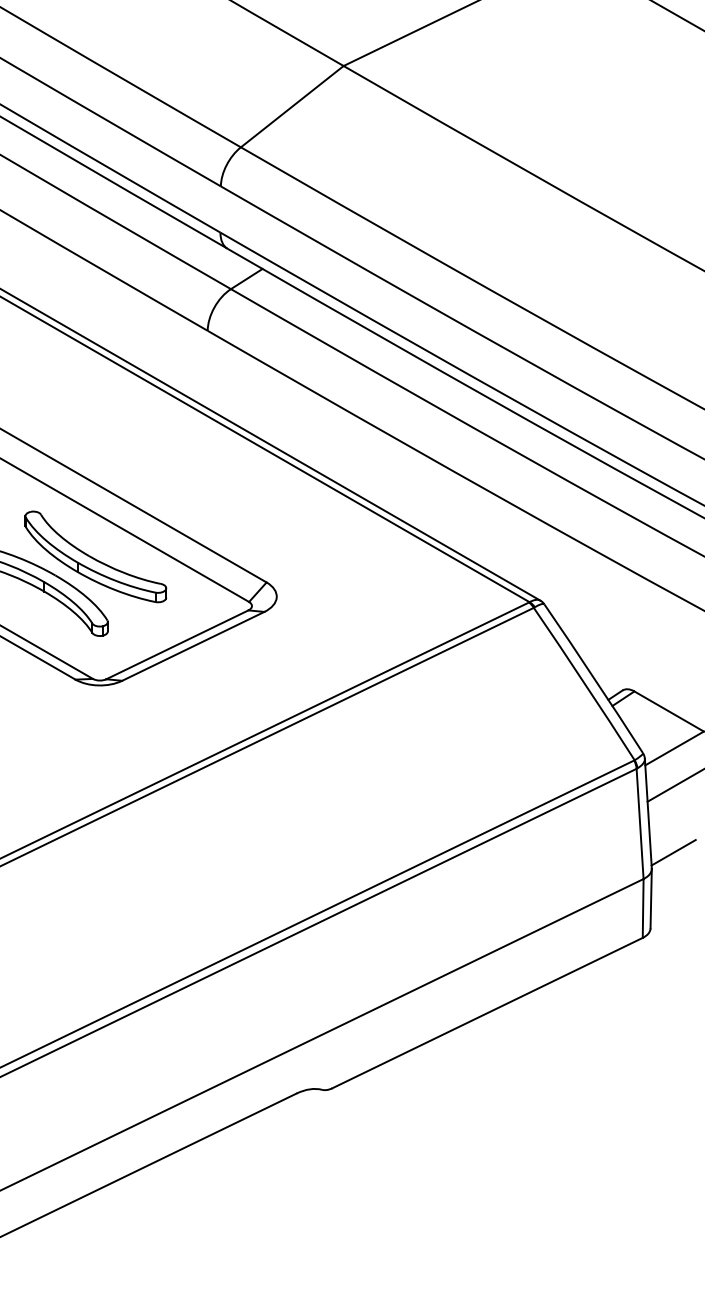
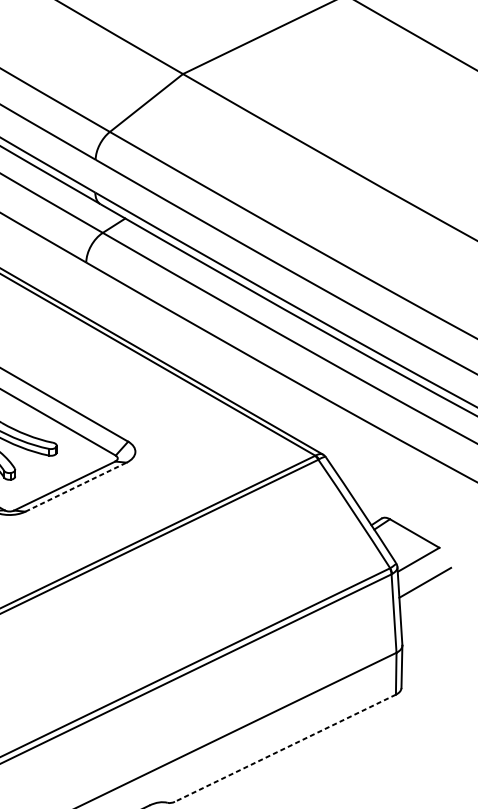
line: (193, 646) -> (76, 487), solid -> dashed
line: (673, 852) -> (417, 633), removed
line: (487, 1013) -> (285, 748), solid -> dashed

